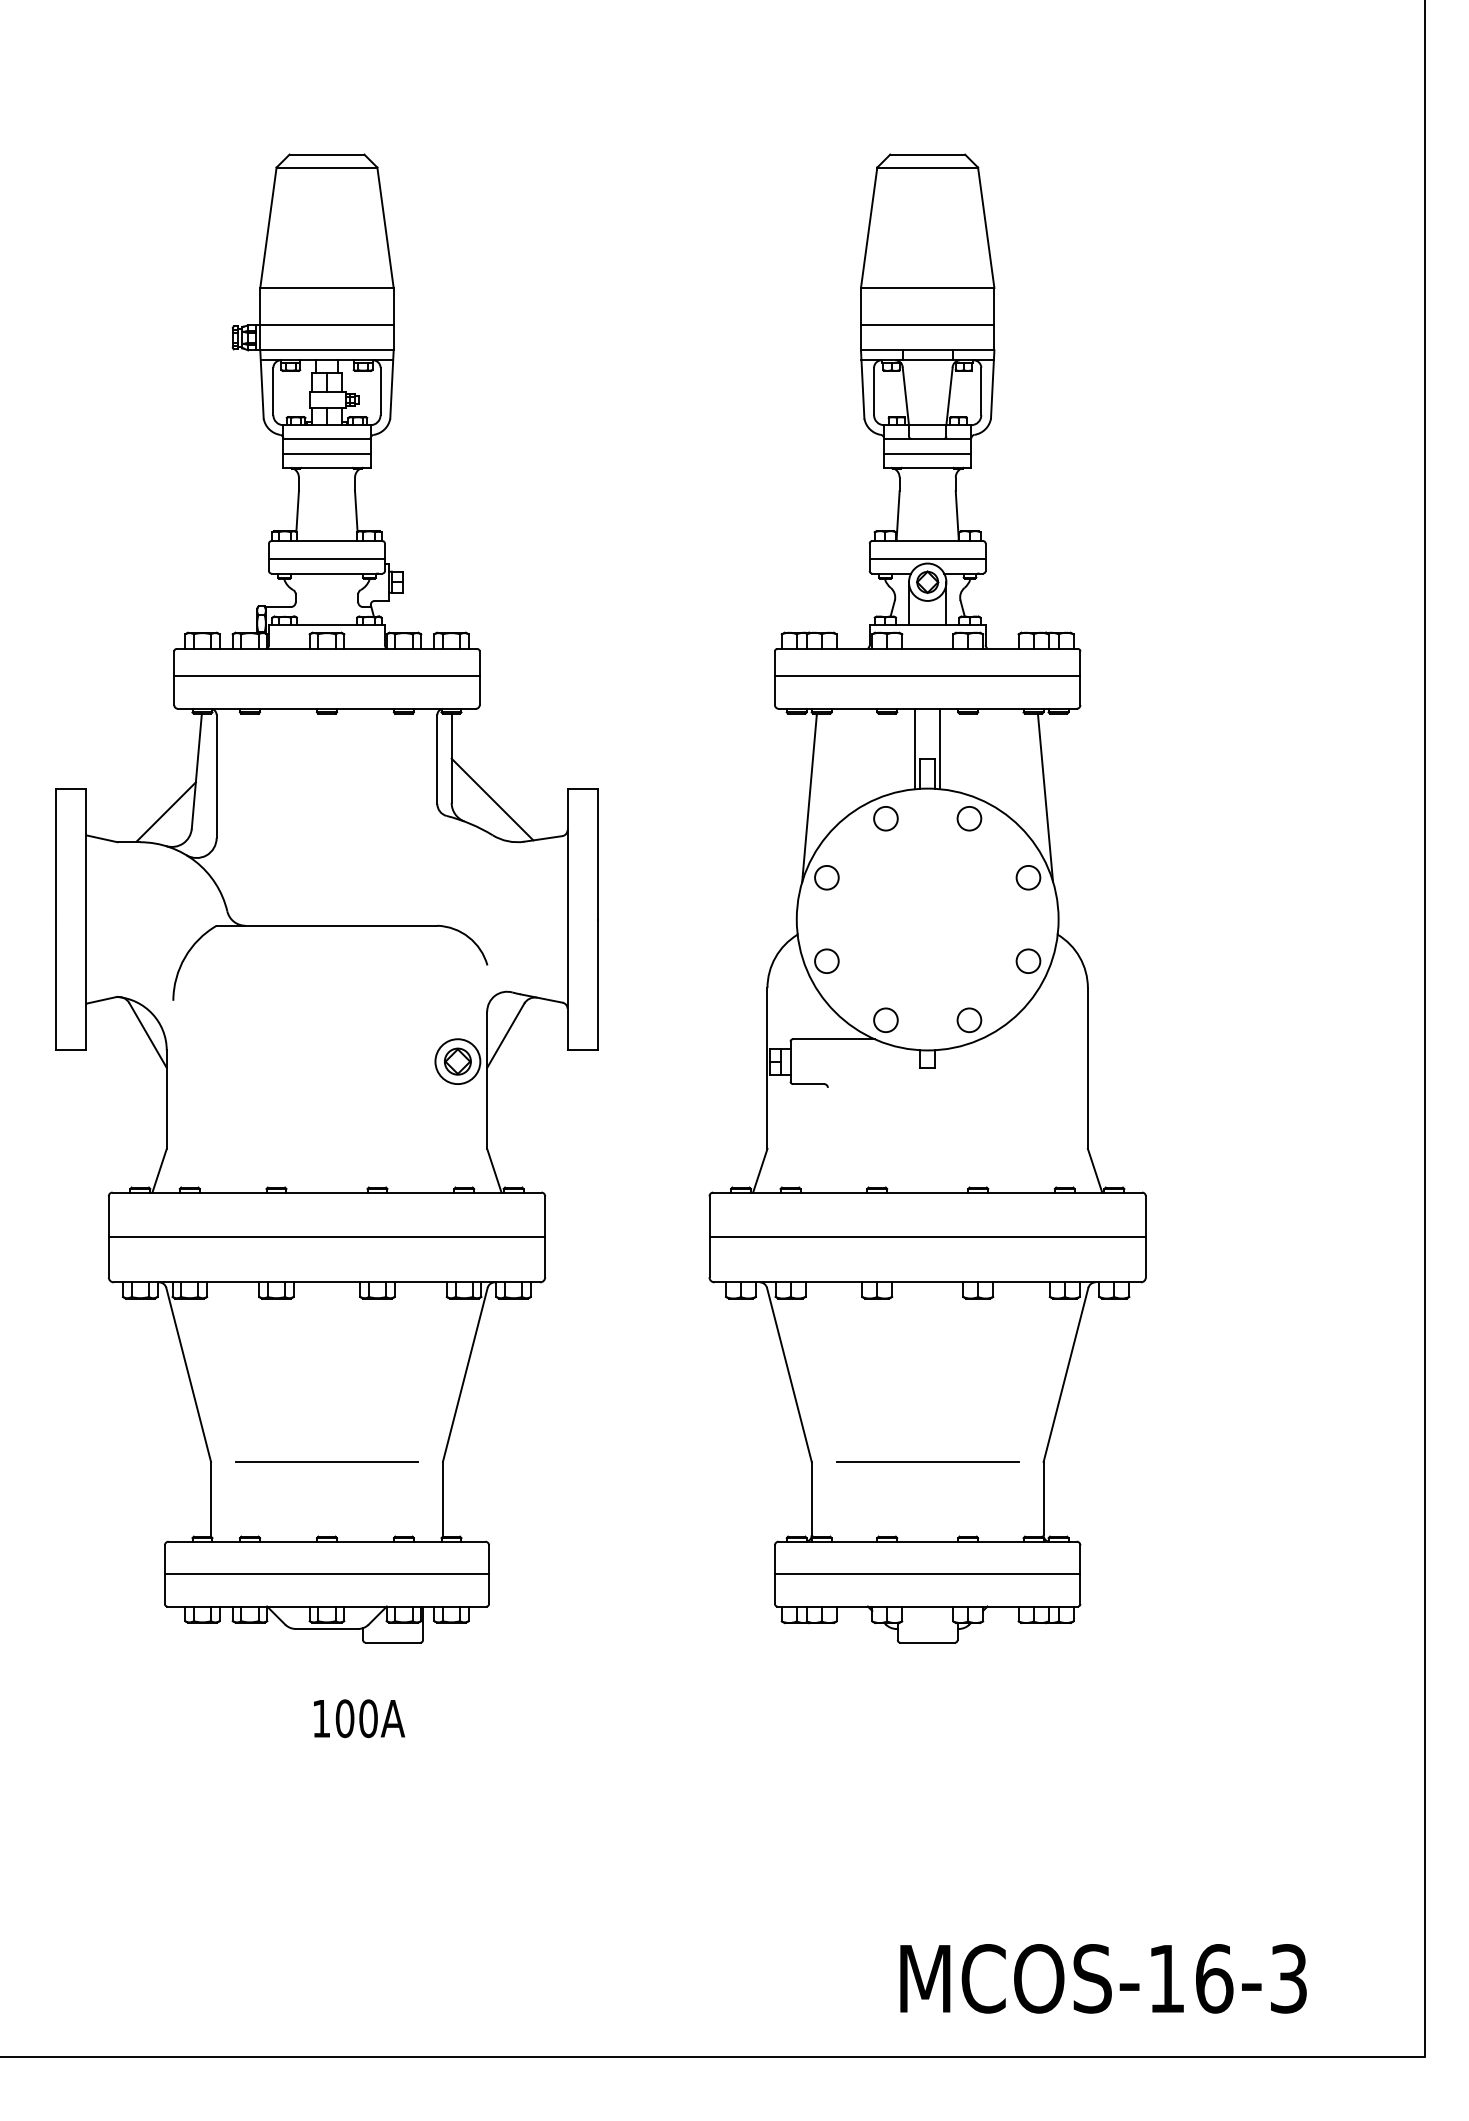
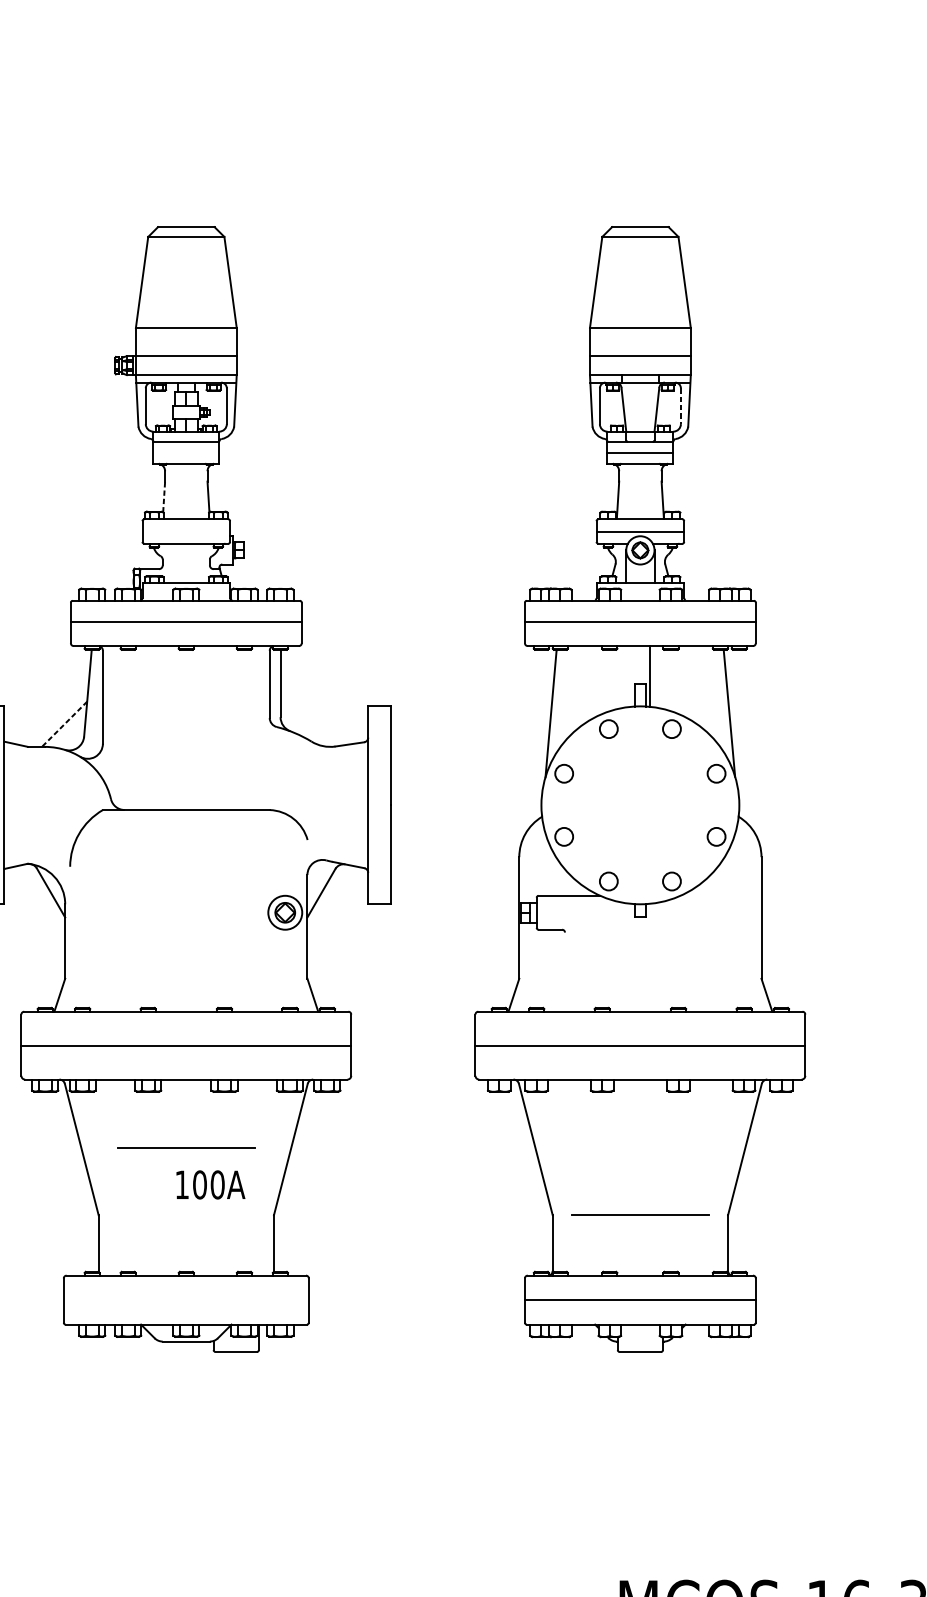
line: (981, 391) -> (681, 406), solid -> dashed
line: (326, 453) -> (185, 453), removed
line: (297, 511) -> (164, 496), solid -> dashed
line: (326, 558) -> (185, 532), removed
line: (915, 748) -> (631, 676), removed
line: (492, 799) -> (311, 714), removed
line: (166, 812) -> (65, 724), solid -> dashed
line: (326, 1461) -> (185, 1147), moved
line: (326, 1574) -> (185, 1300), removed
text: (359, 1718) -> (210, 1184), moved

